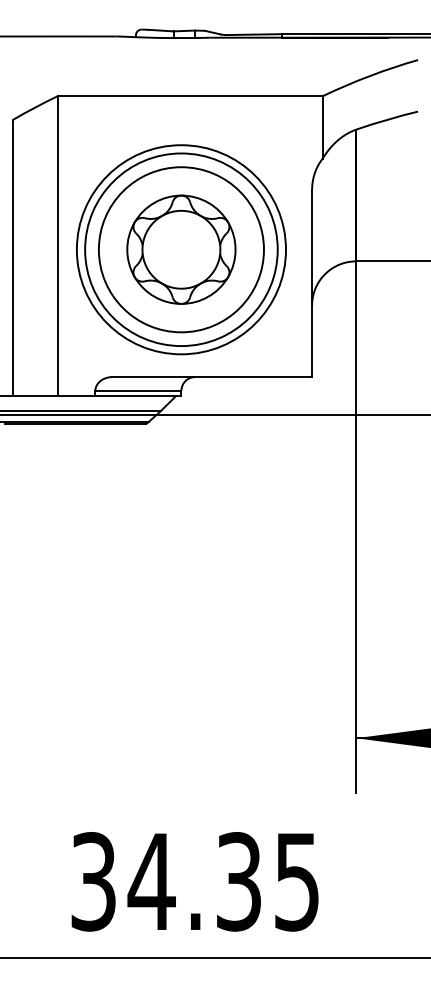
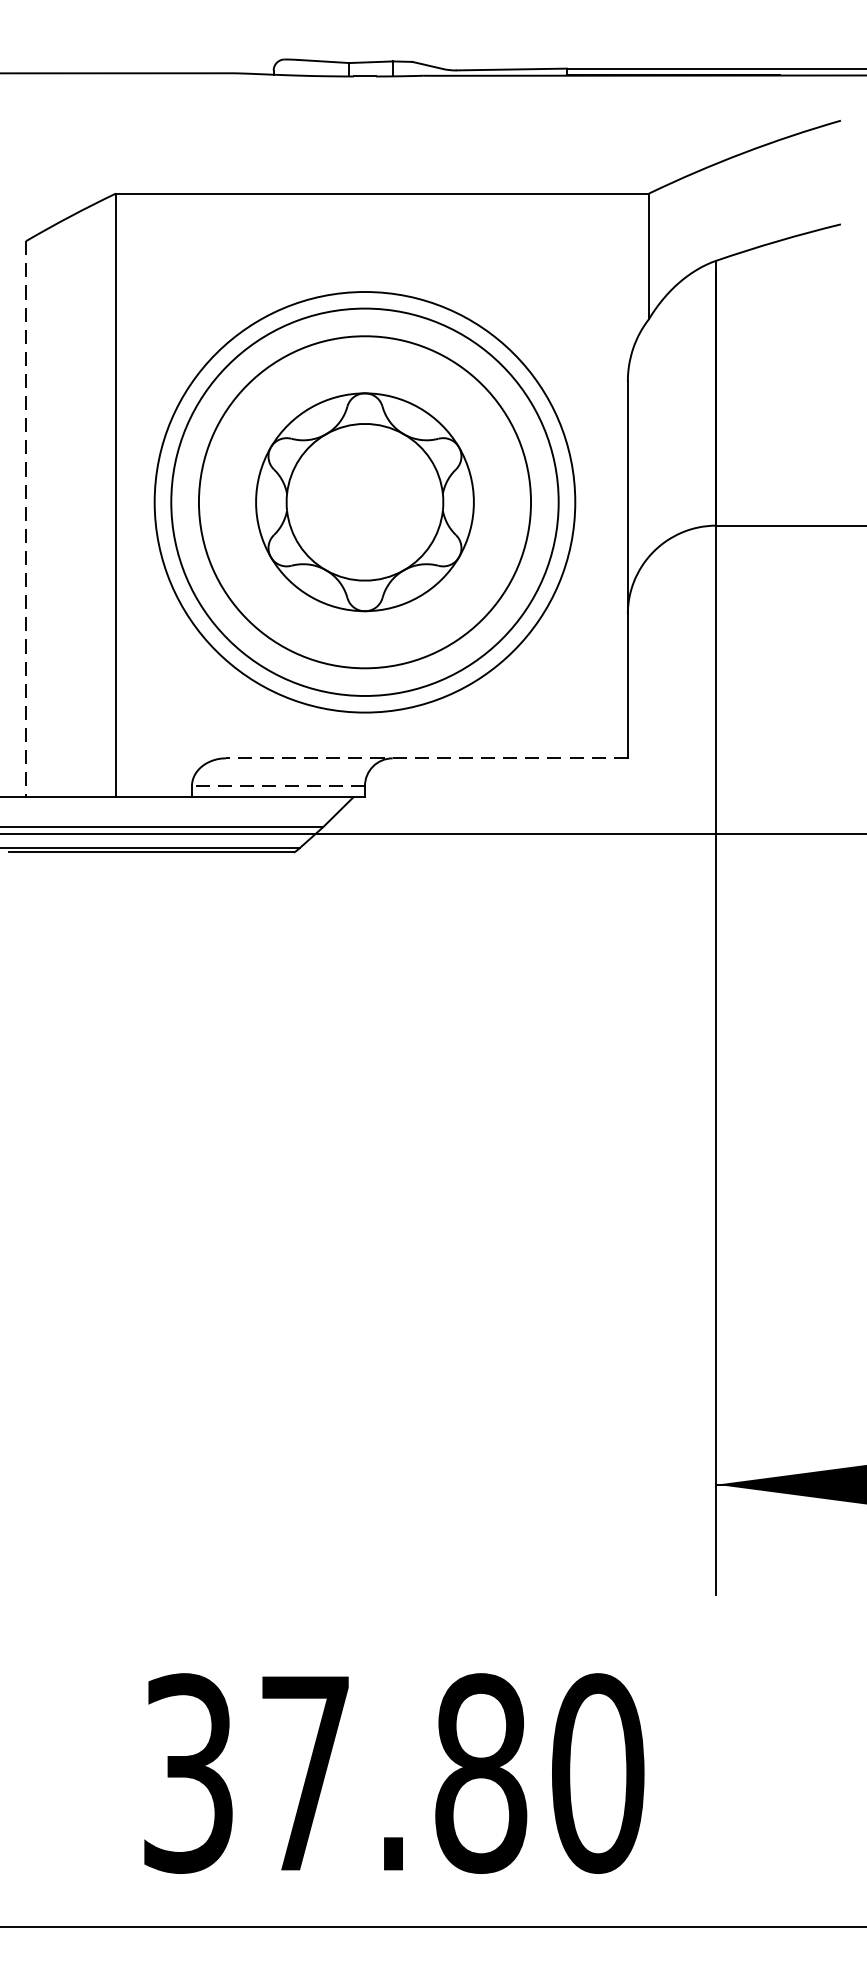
line: (12, 258) -> (25, 519), solid -> dashed
line: (212, 377) -> (427, 759), solid -> dashed
line: (137, 390) -> (276, 785), solid -> dashed
text: (223, 881) -> (449, 1772), 34.35 -> 37.80

